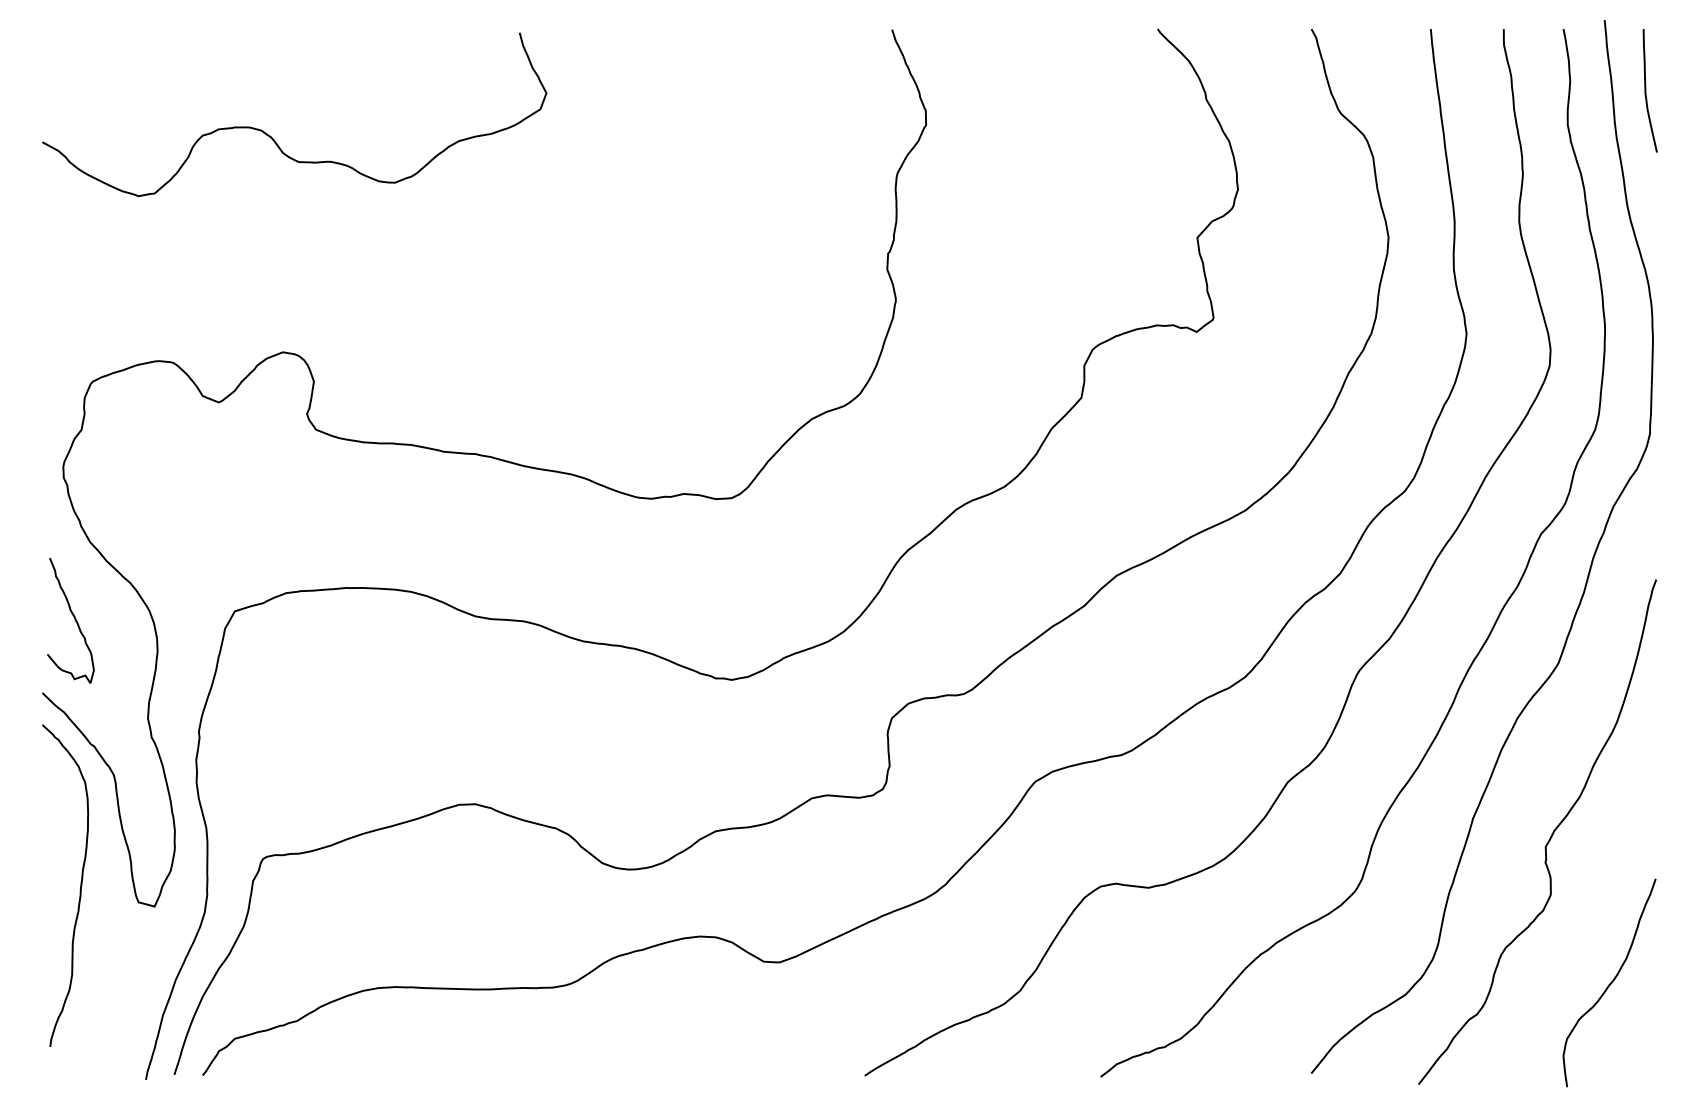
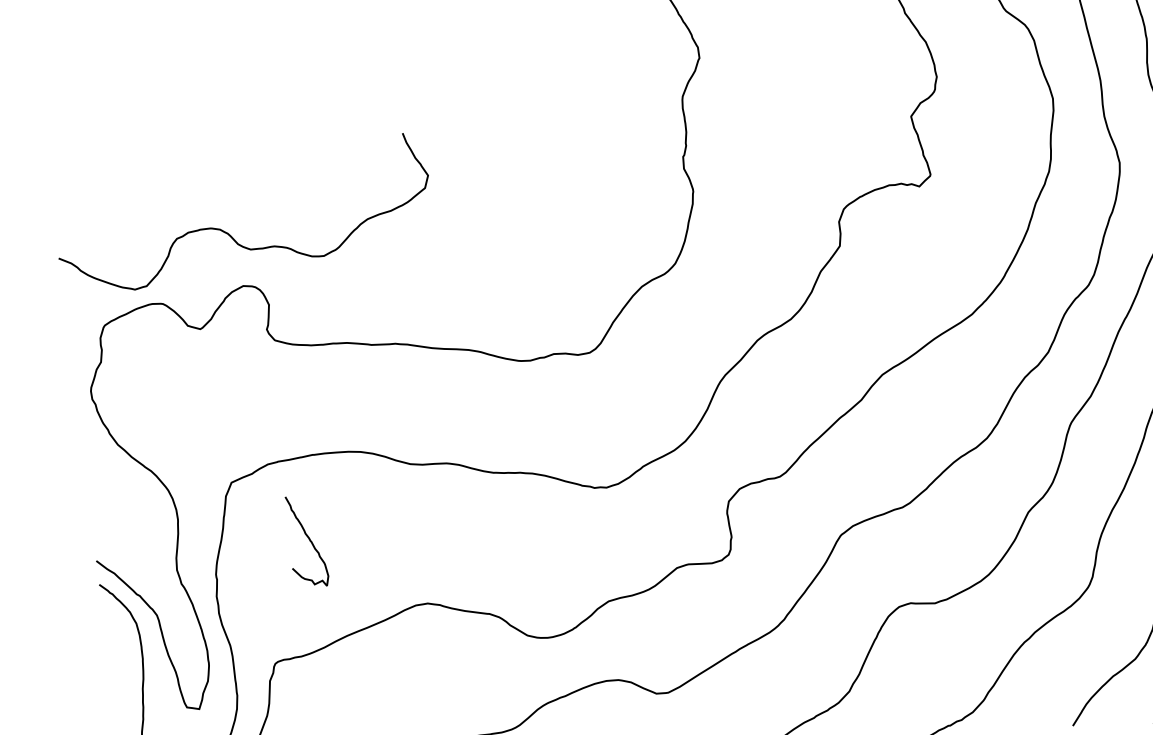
curve: (271, 136) -> (228, 233), moved
curve: (74, 620) -> (309, 540), moved

